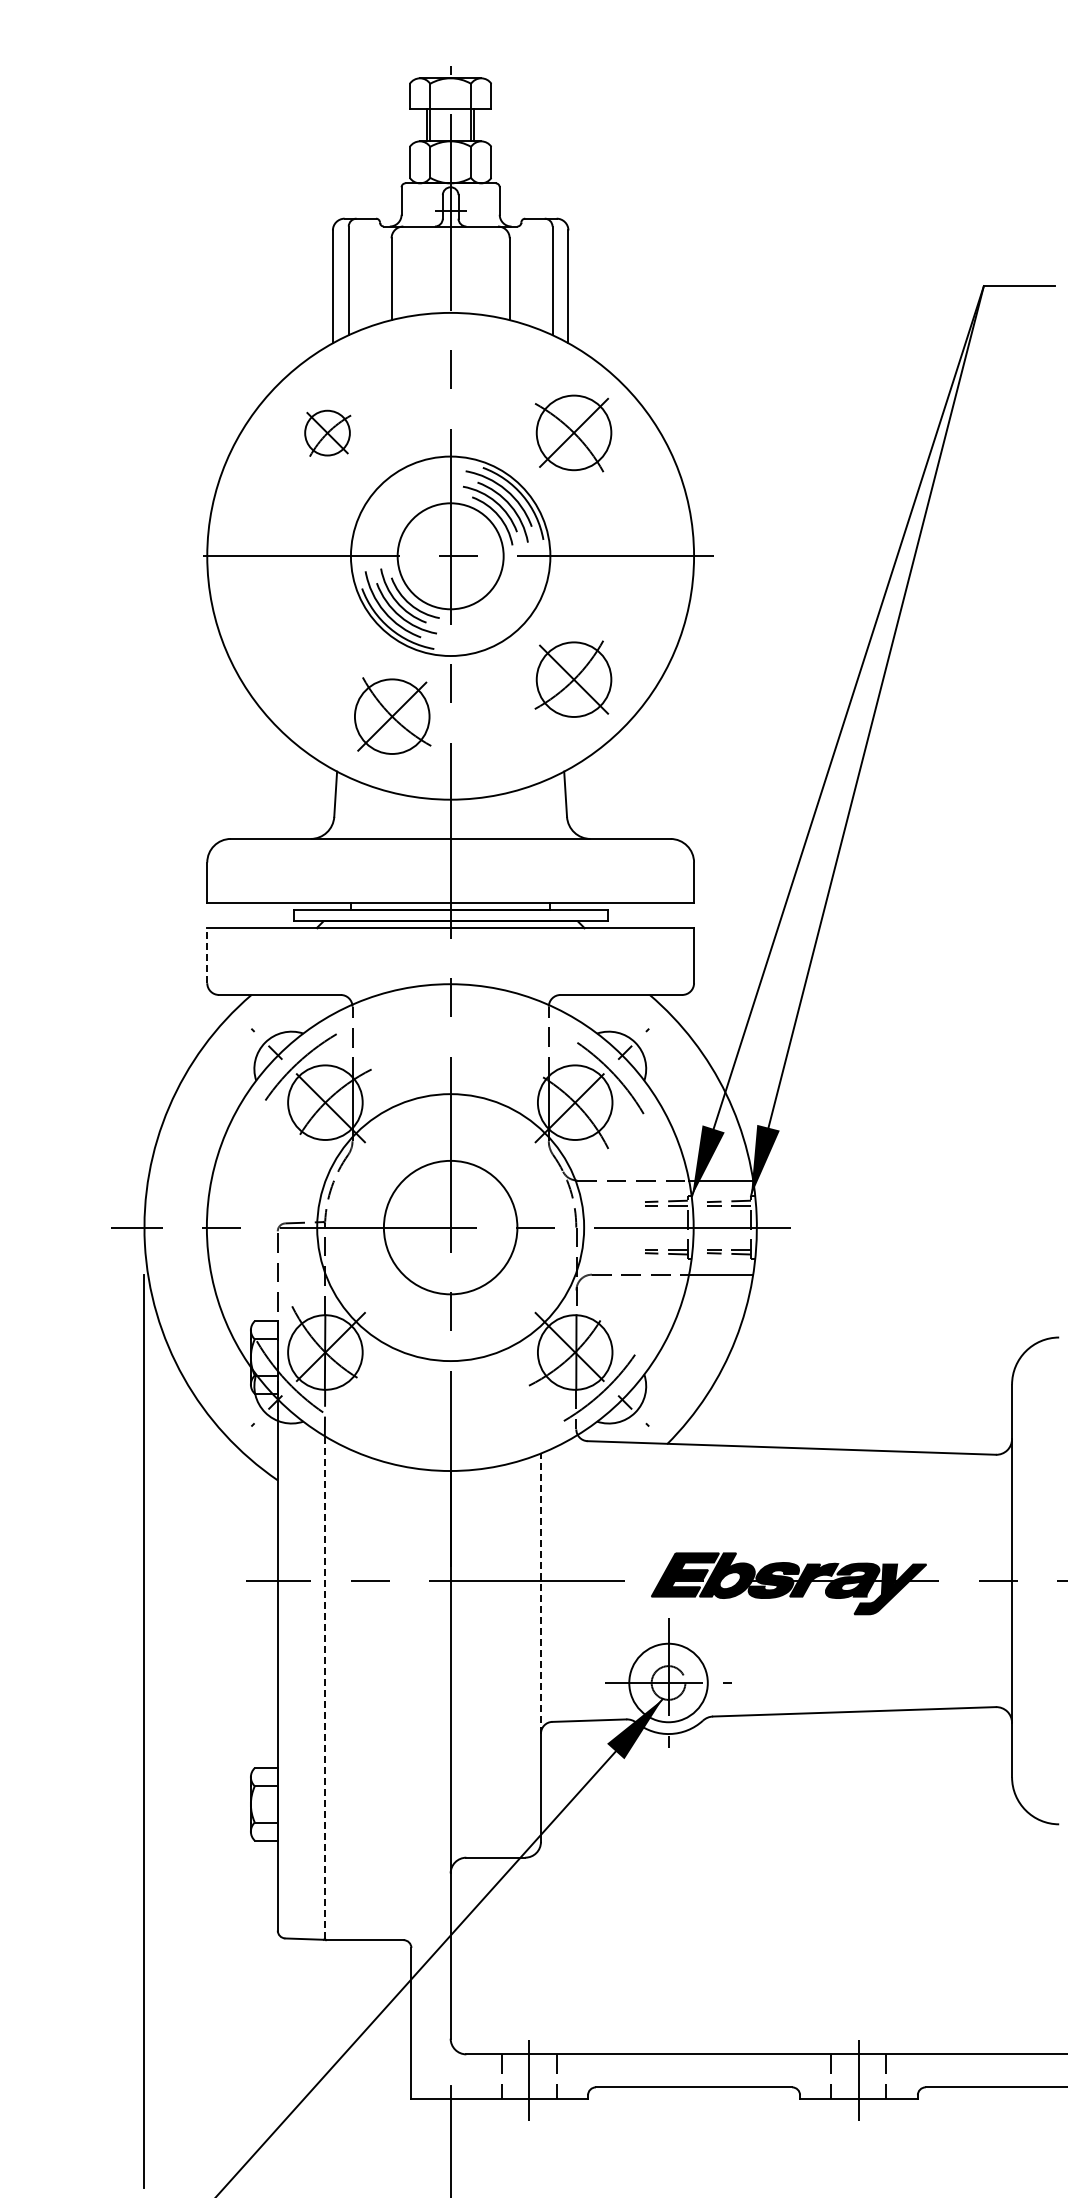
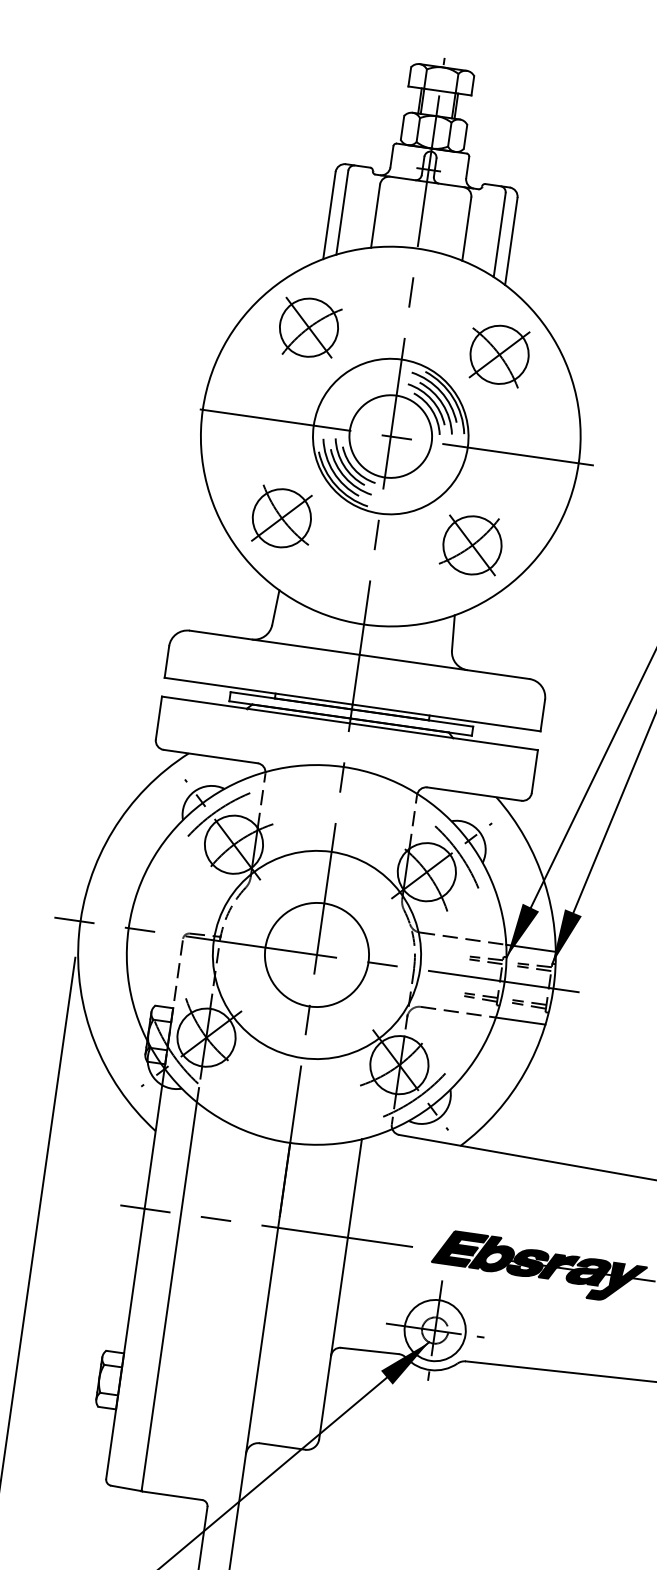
part: (327, 433) -> (309, 328), size x1.67
part: (392, 715) -> (282, 517), moved
line: (207, 955) -> (159, 718), dashed -> solid
line: (540, 1592) -> (346, 1246), dashed -> solid
line: (324, 1687) -> (169, 1296), dashed -> solid

